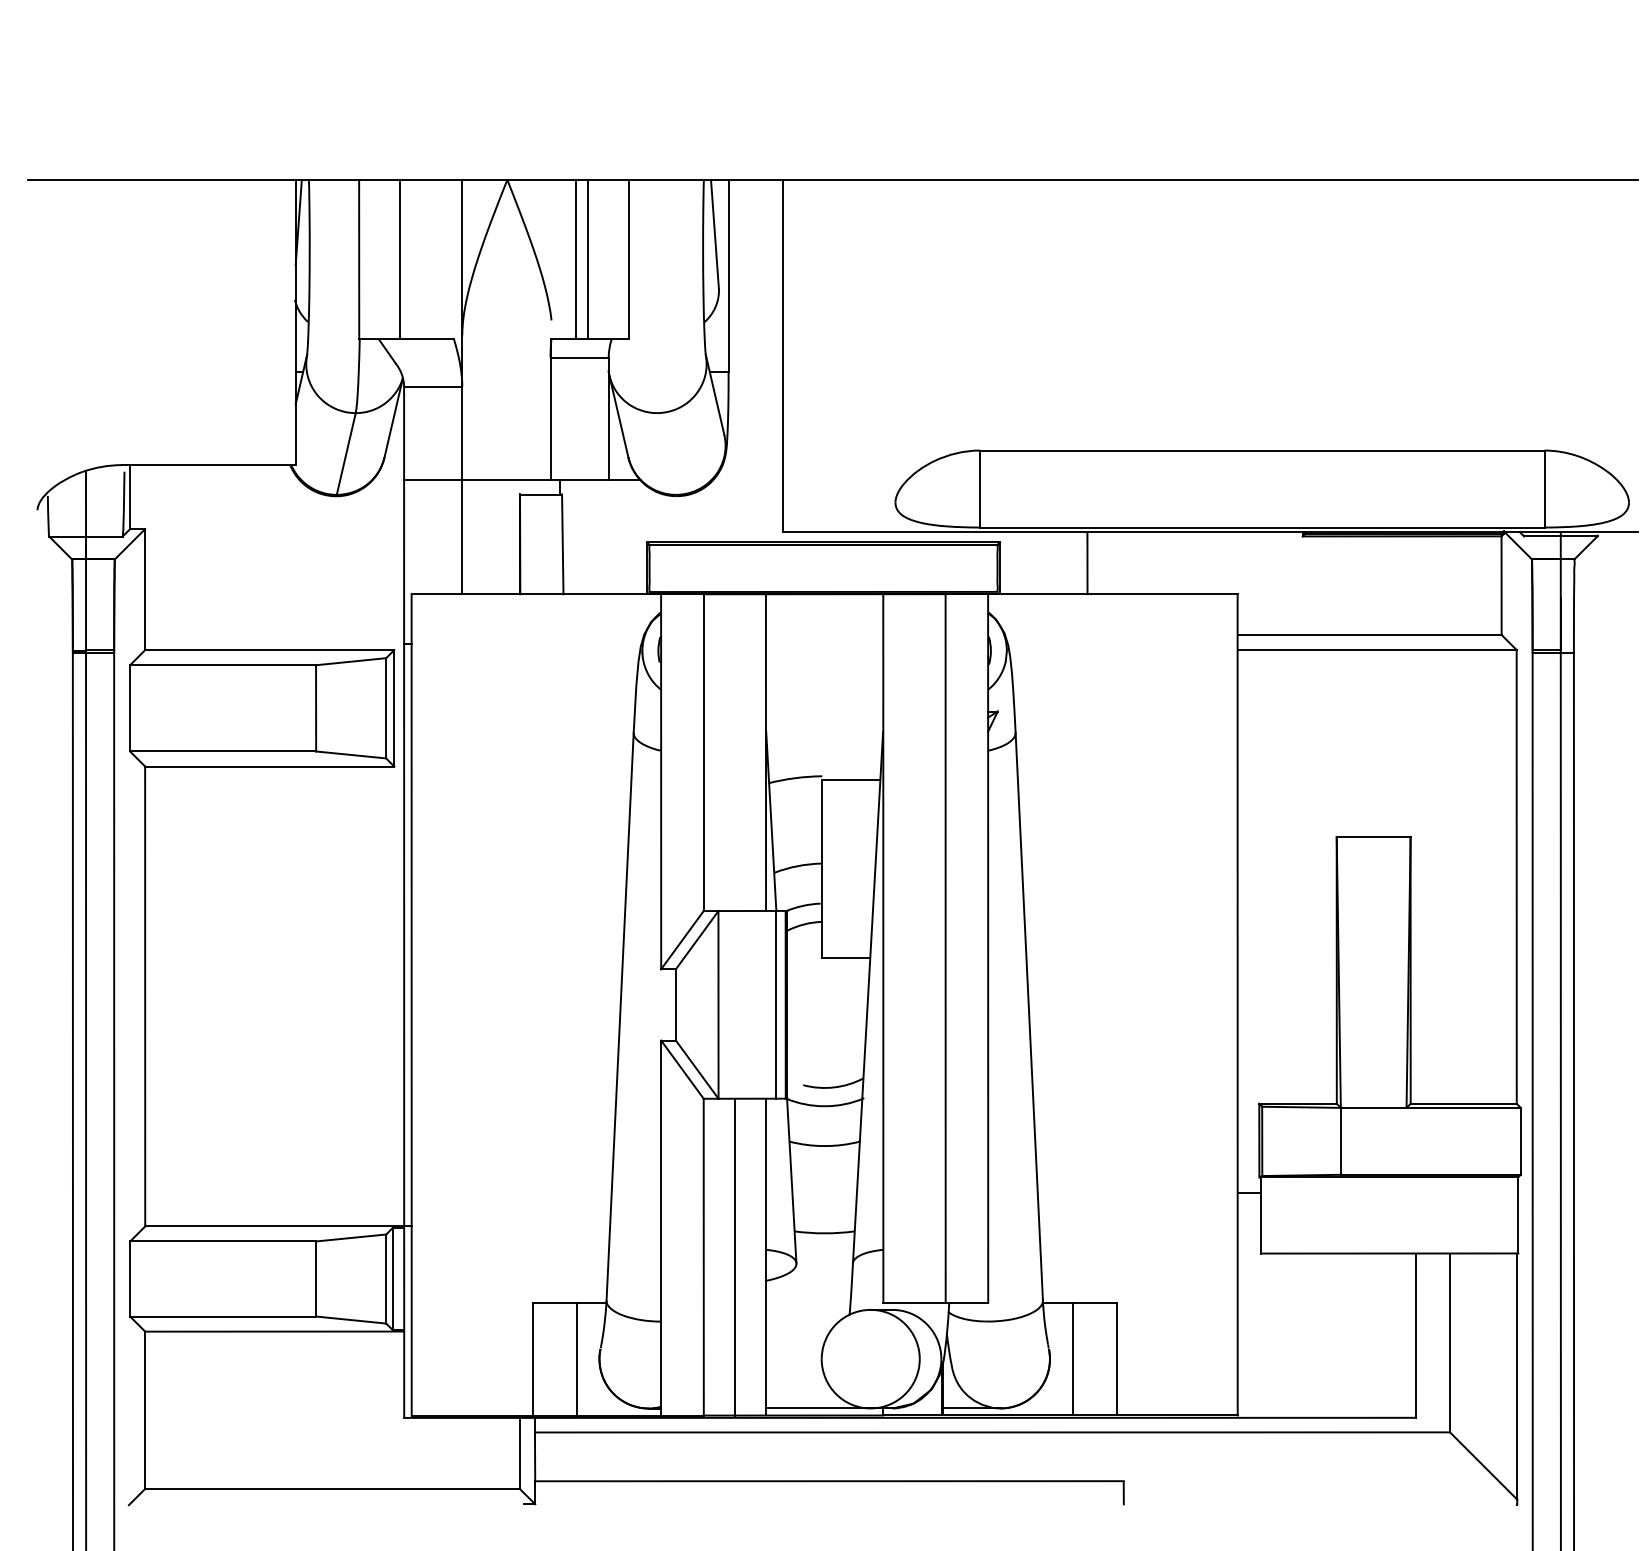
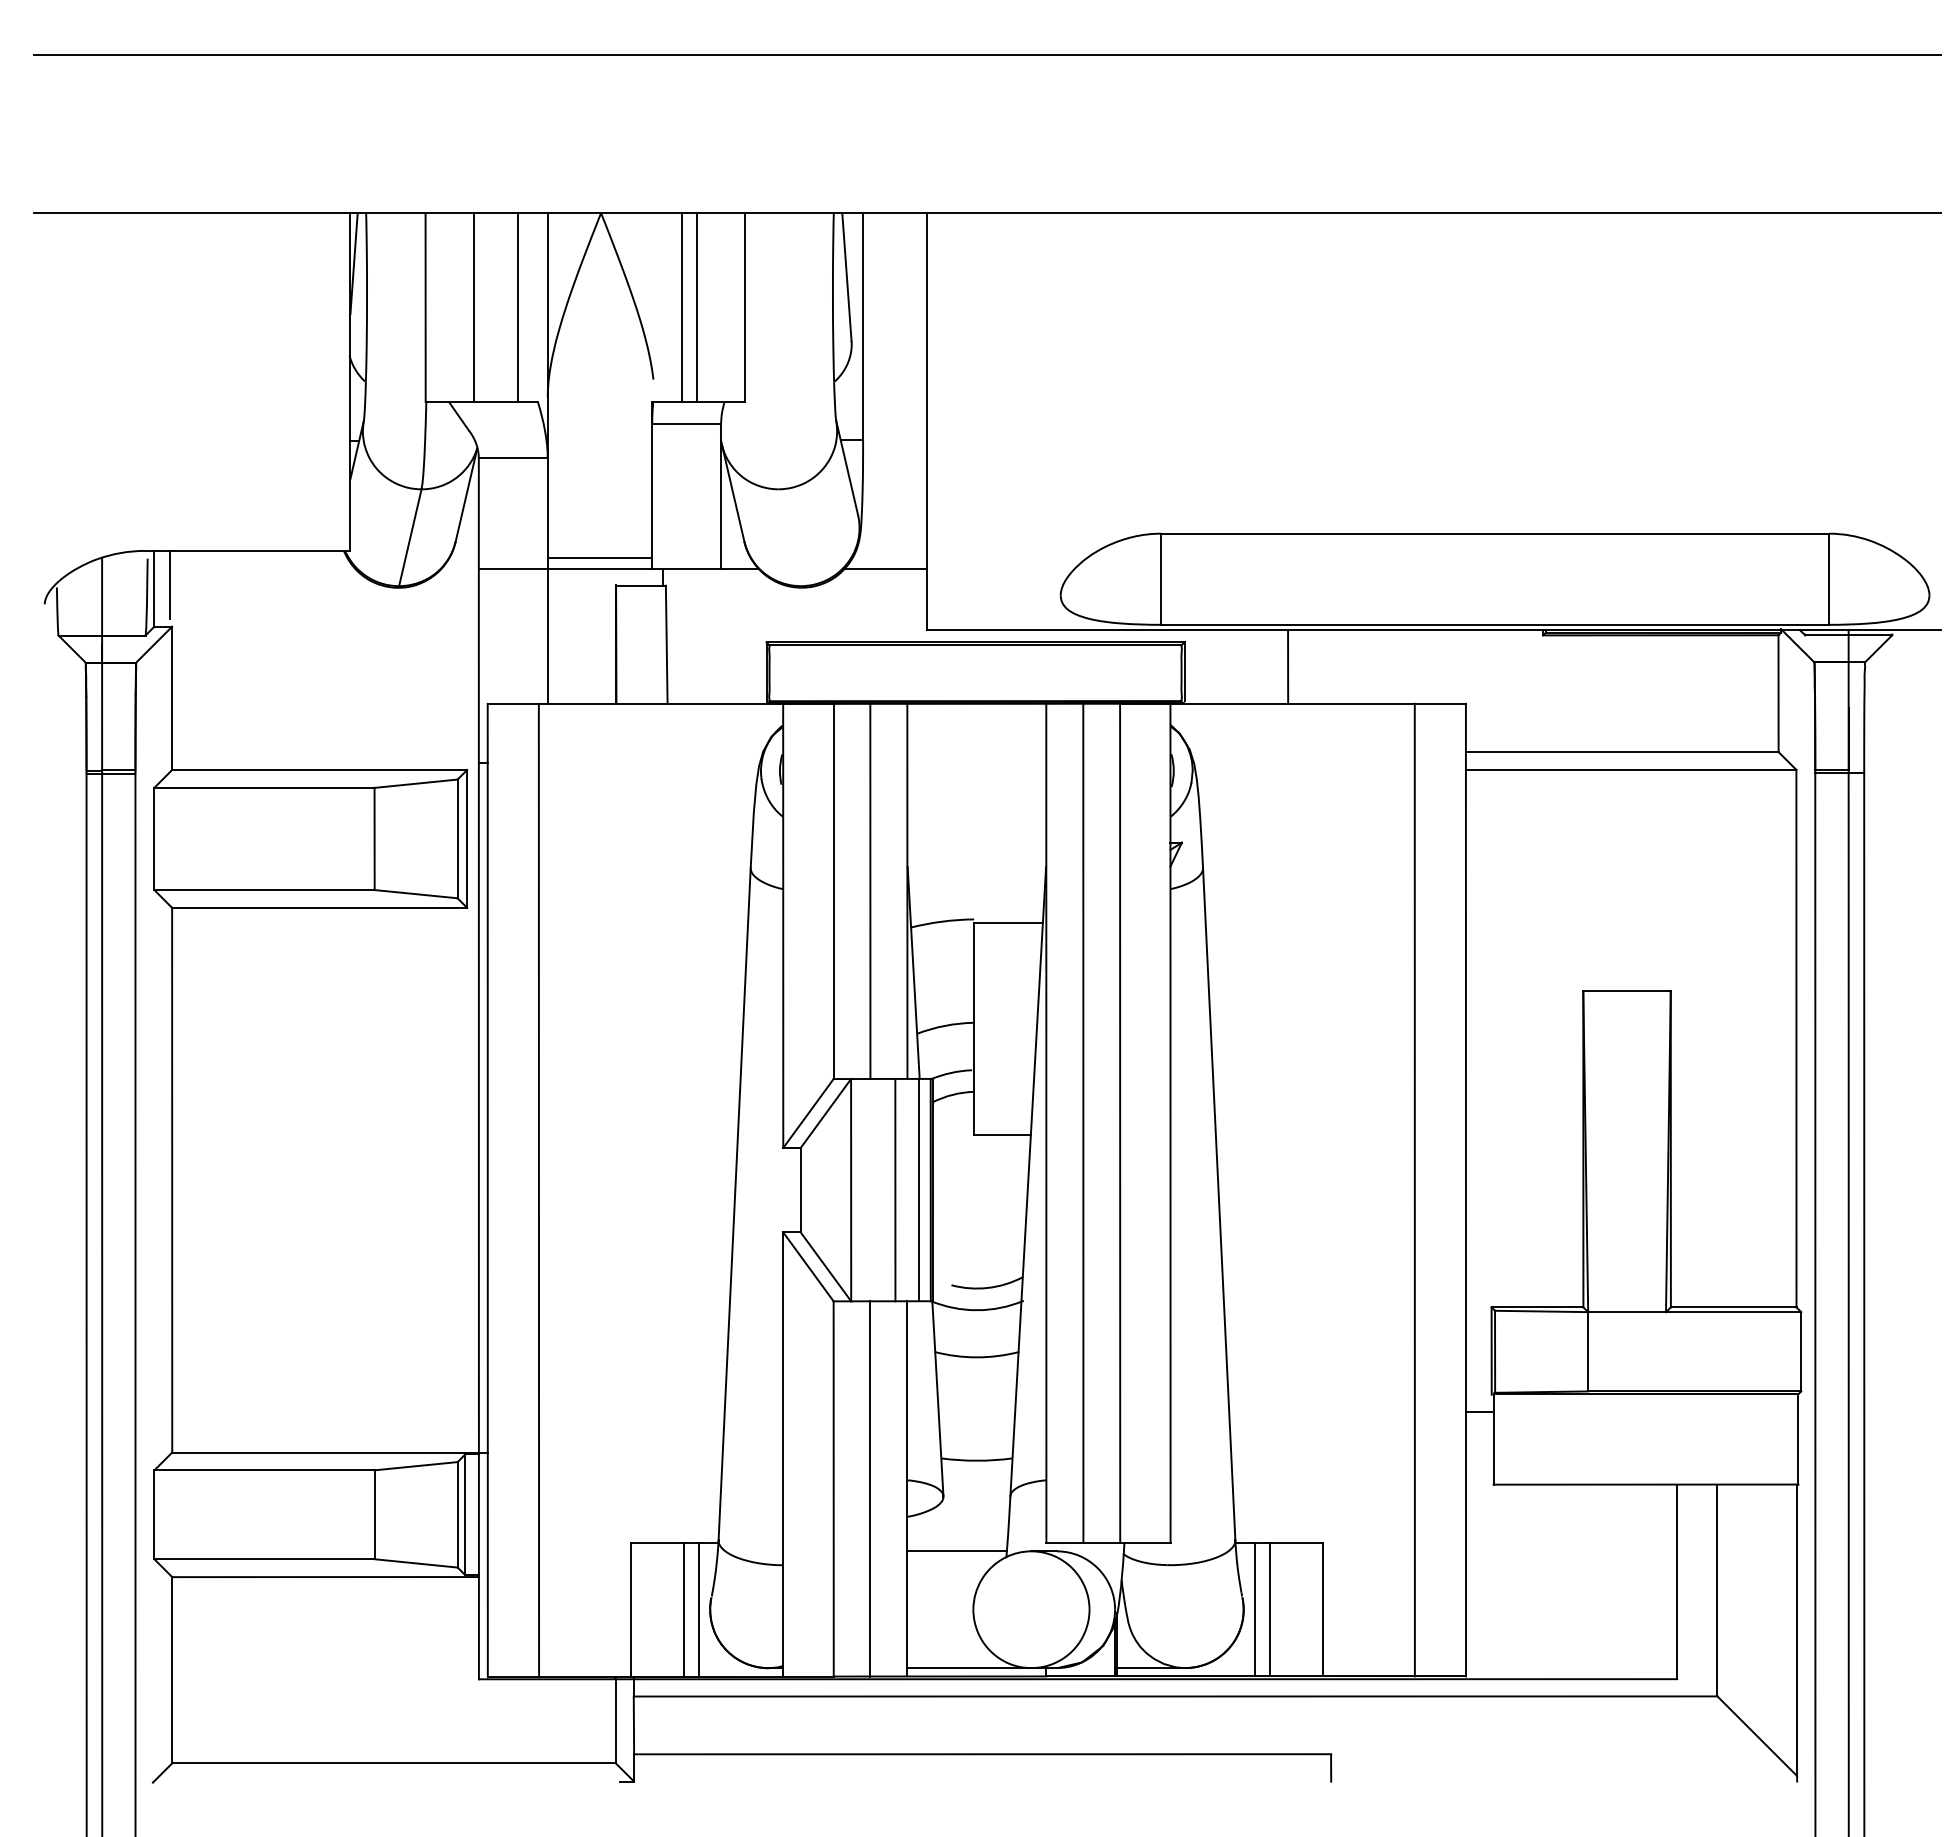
line: (832, 46) -> (986, 55), added
line: (436, 259) -> (517, 307), added
line: (506, 470) -> (599, 557), added
line: (747, 479) -> (885, 568), added
line: (143, 493) -> (170, 584), added
line: (734, 752) -> (870, 891), added
line: (914, 948) -> (1083, 1123), added
line: (454, 1004) -> (538, 1189), added
line: (1194, 1004) -> (1414, 1189), added
line: (755, 1005) -> (895, 1190), added
line: (807, 1310) -> (956, 1551), added
line: (590, 1358) -> (699, 1609), added
line: (1059, 1358) -> (1254, 1609), added

